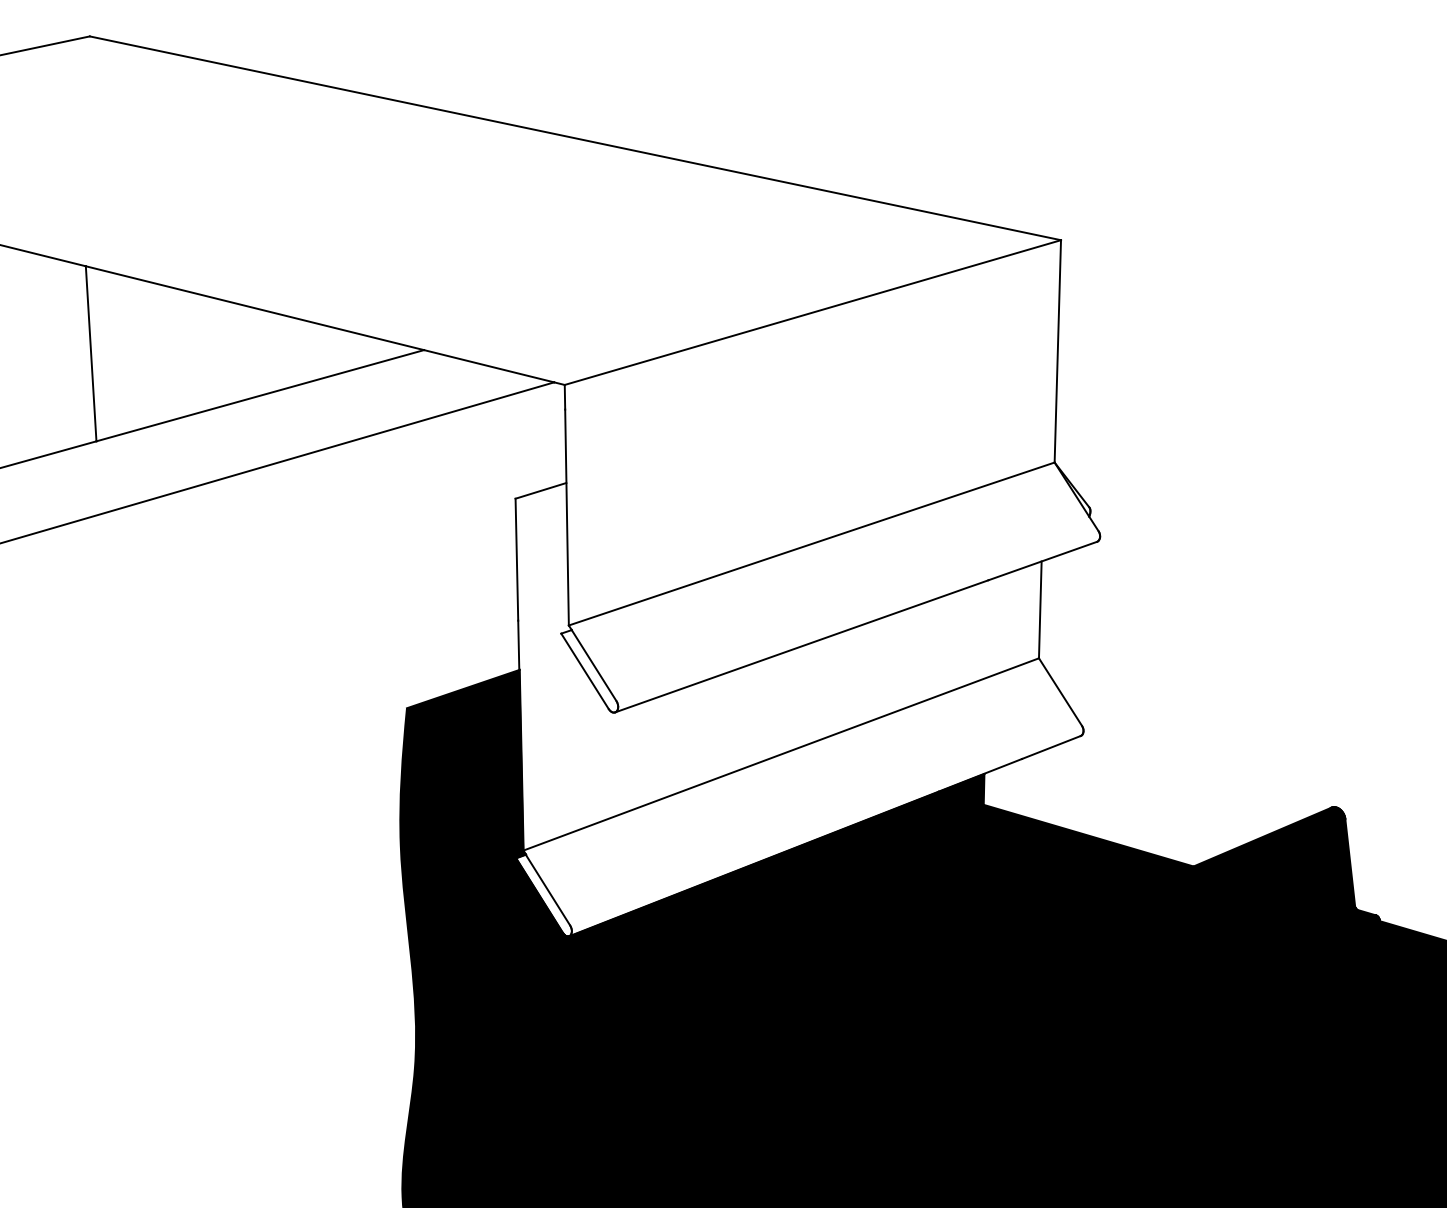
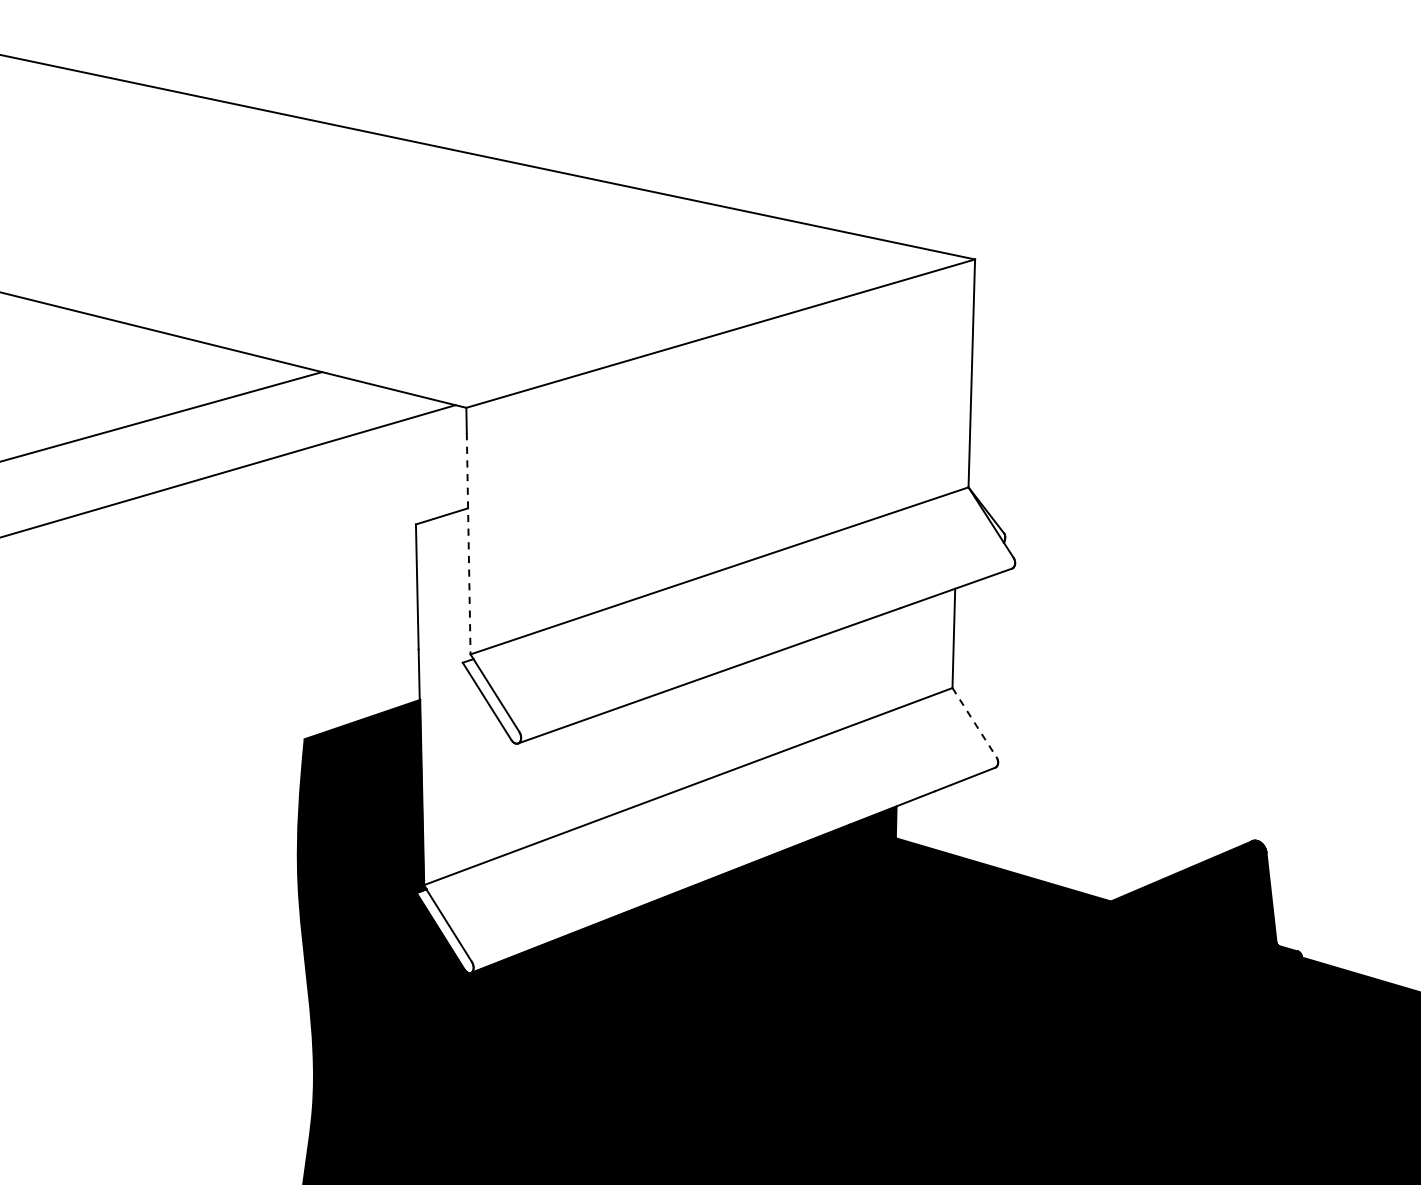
line: (567, 517) -> (469, 543), solid -> dashed
line: (1060, 692) -> (974, 723), solid -> dashed

